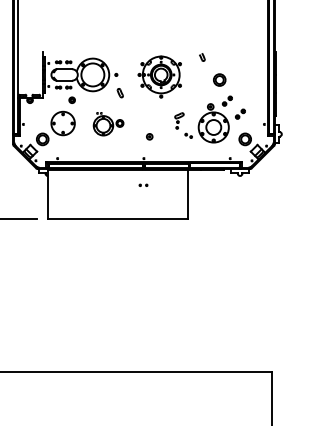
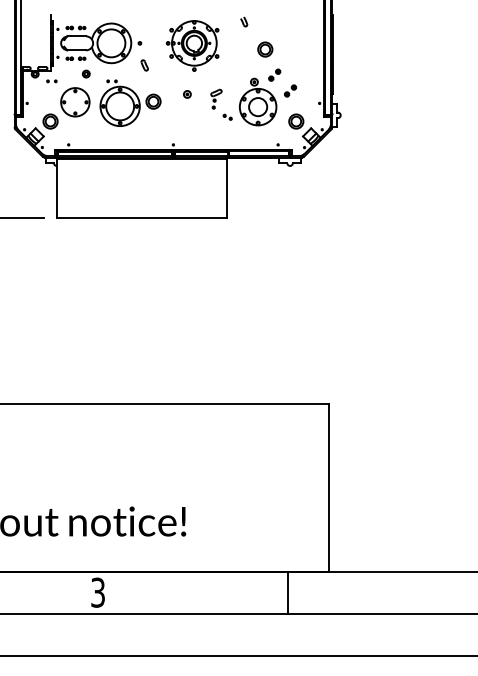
part: (108, 123) -> (130, 102), size x1.67
part: (149, 136) -> (187, 94), moved
part: (143, 185) -> (51, 81), moved

